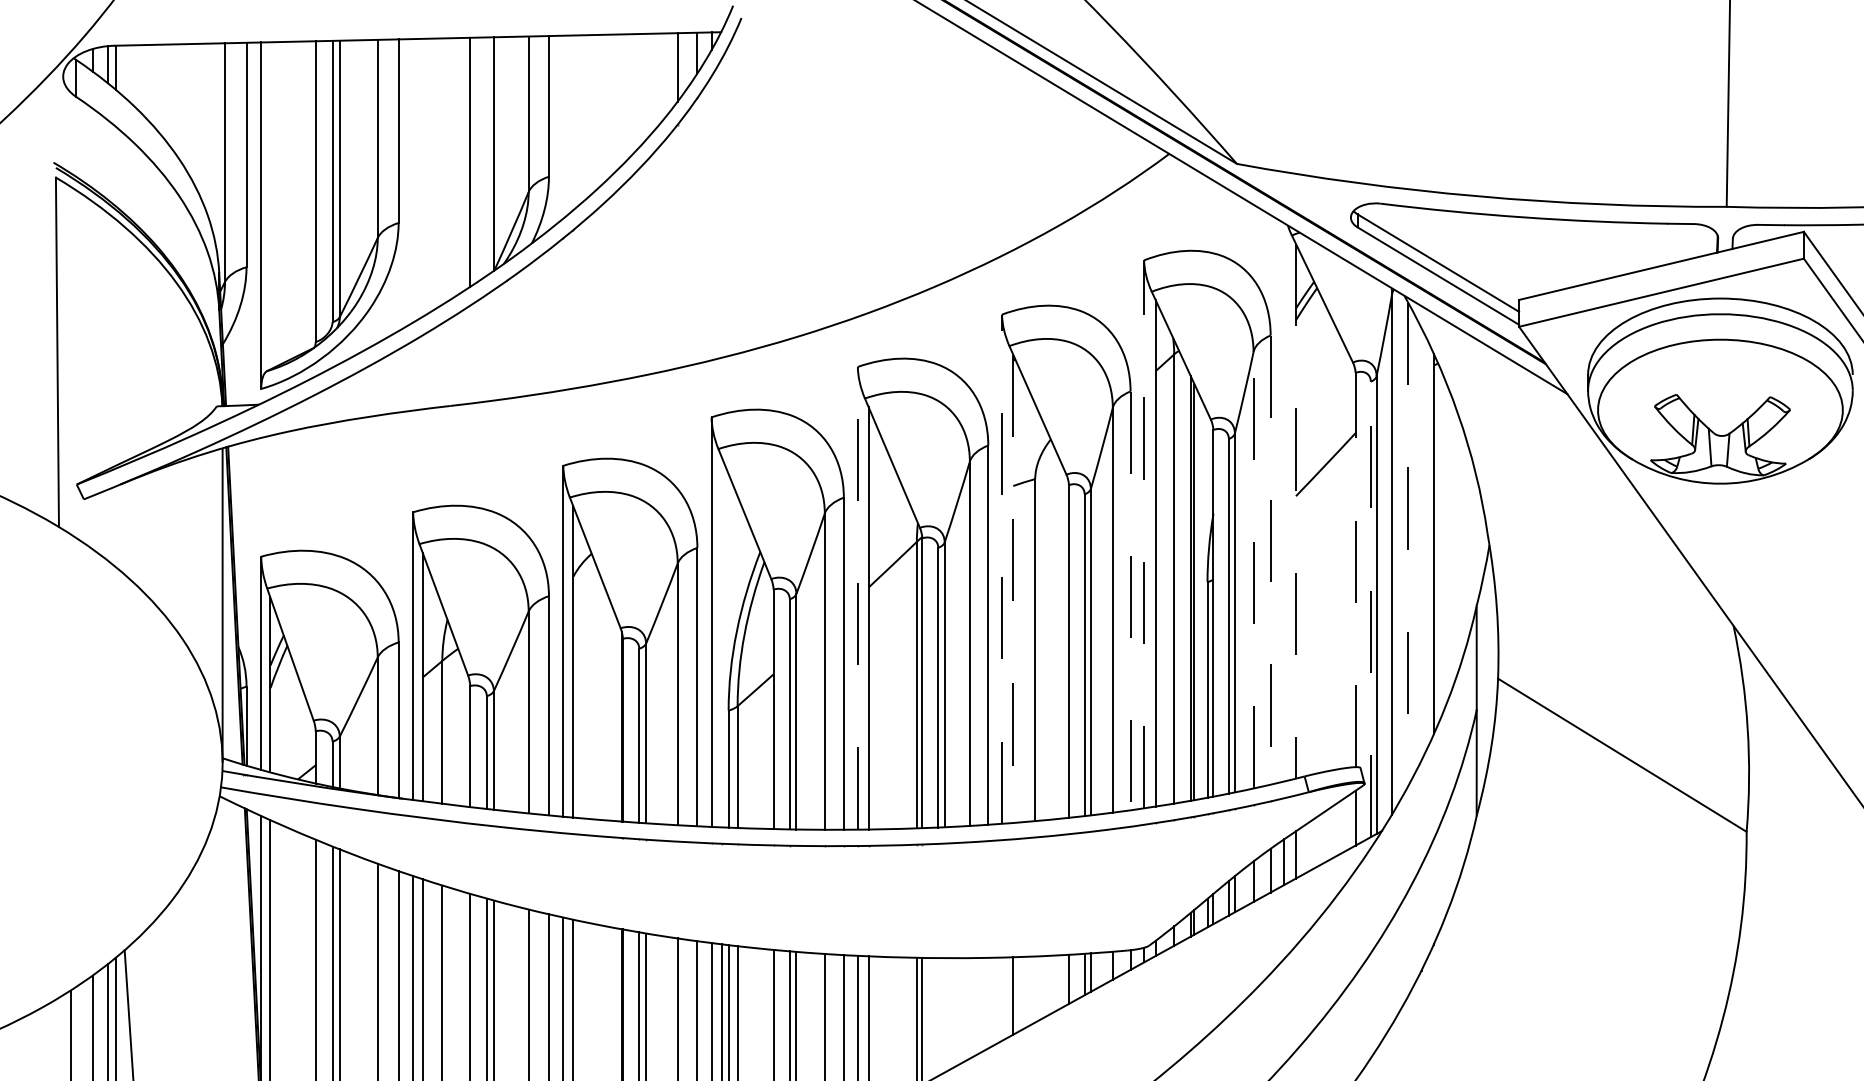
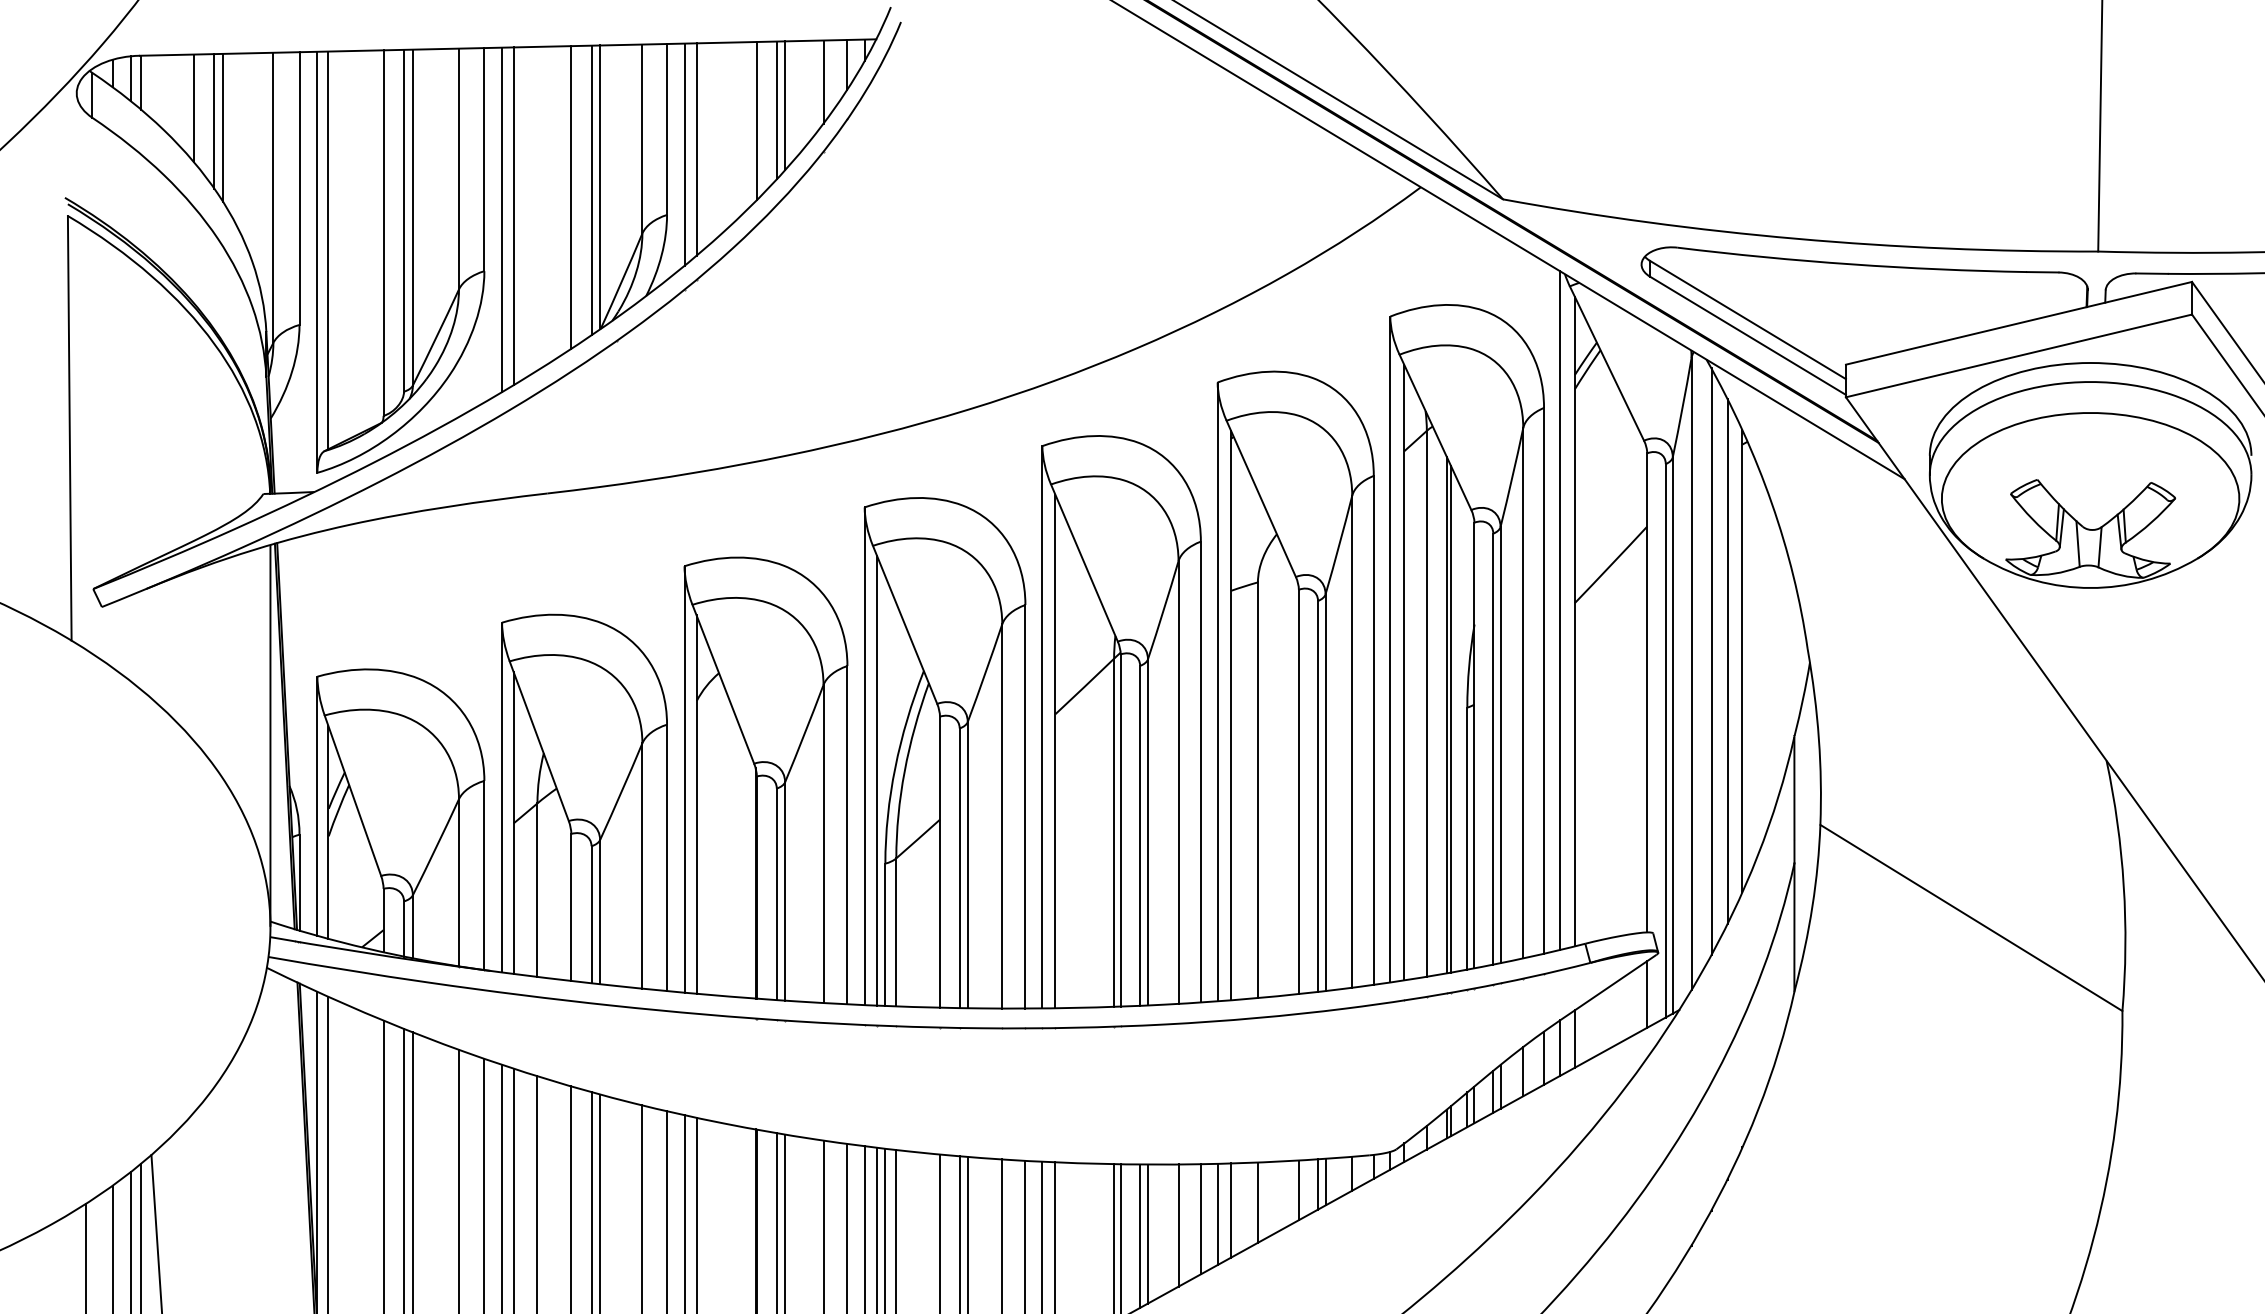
line: (646, 86) -> (785, 105), added
line: (159, 88) -> (193, 107), added
line: (639, 90) -> (777, 110), added
line: (176, 99) -> (214, 121), added
line: (622, 99) -> (756, 121), added
line: (183, 105) -> (222, 128), added
line: (573, 122) -> (696, 149), added
line: (563, 126) -> (684, 153), added
line: (486, 156) -> (591, 190), added
line: (422, 177) -> (513, 215), added
line: (413, 180) -> (502, 219), added
line: (270, 205) -> (328, 249), added
line: (1284, 502) -> (1560, 610), added
line: (1295, 511) -> (1574, 621), dashed -> solid
line: (1144, 534) -> (1390, 649), dashed -> solid
line: (1421, 543) -> (1727, 660), added
line: (1408, 544) -> (1711, 661), dashed -> solid
line: (1270, 560) -> (1543, 681), dashed -> solid
line: (1002, 569) -> (1218, 692), dashed -> solid
line: (1253, 569) -> (1523, 692), dashed -> solid
line: (1355, 569) -> (1647, 692), dashed -> solid
line: (1013, 589) -> (1231, 716), dashed -> solid
line: (857, 597) -> (1041, 726), dashed -> solid
line: (1130, 601) -> (1373, 731), dashed -> solid
line: (1370, 609) -> (1665, 740), dashed -> solid
line: (721, 642) -> (876, 780), added
line: (1035, 989) -> (1258, 1202), added
line: (1002, 998) -> (1218, 1213), added
line: (988, 1002) -> (1201, 1218), added
line: (969, 1008) -> (1178, 1225), added
line: (944, 1015) -> (1147, 1234), added
line: (938, 1017) -> (1140, 1236), added

